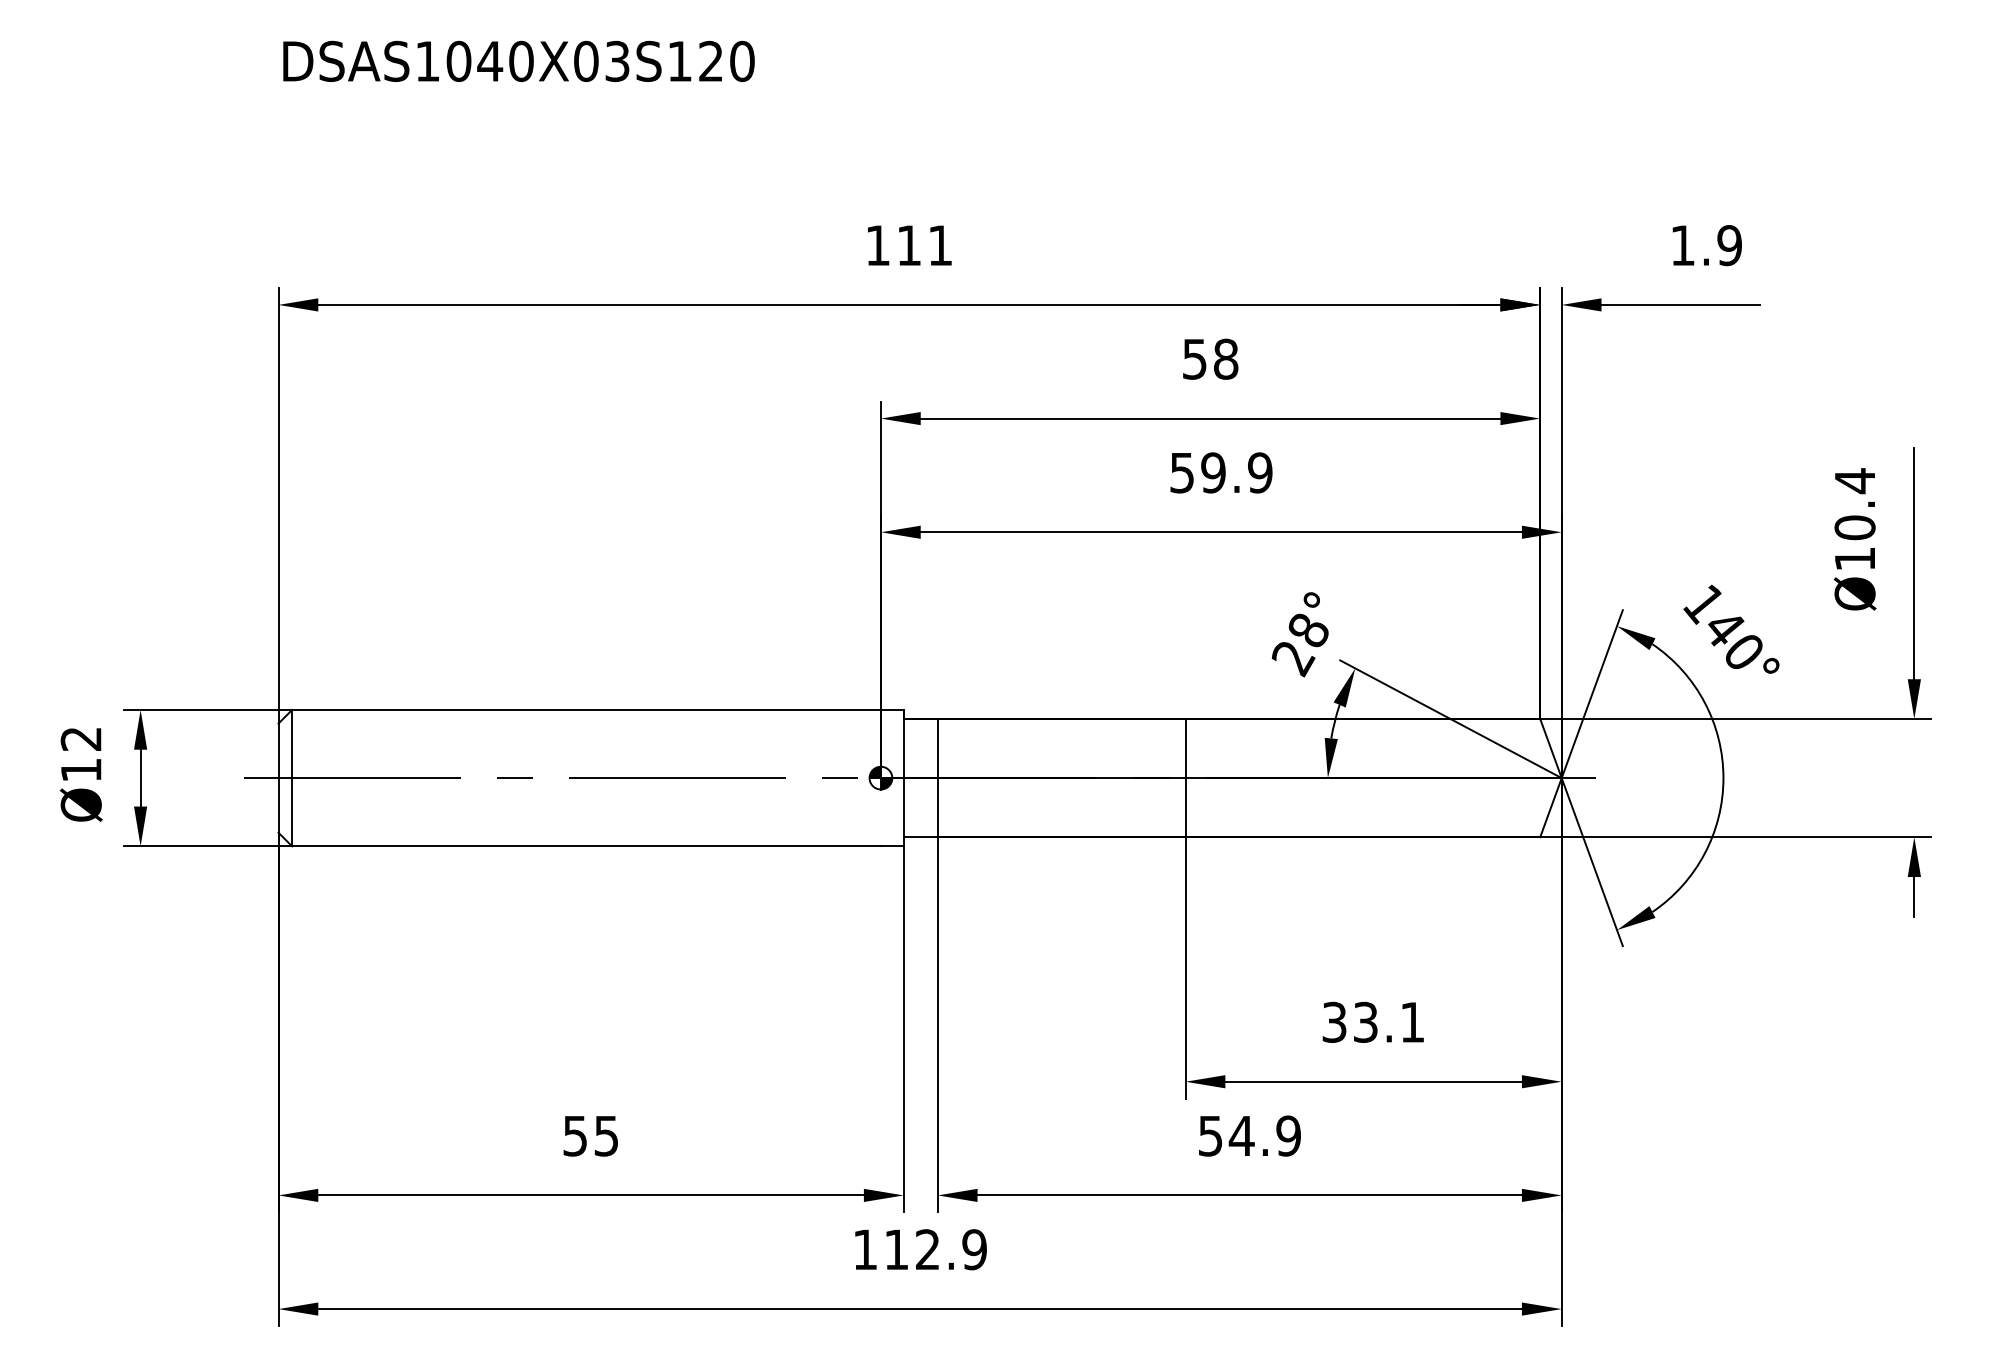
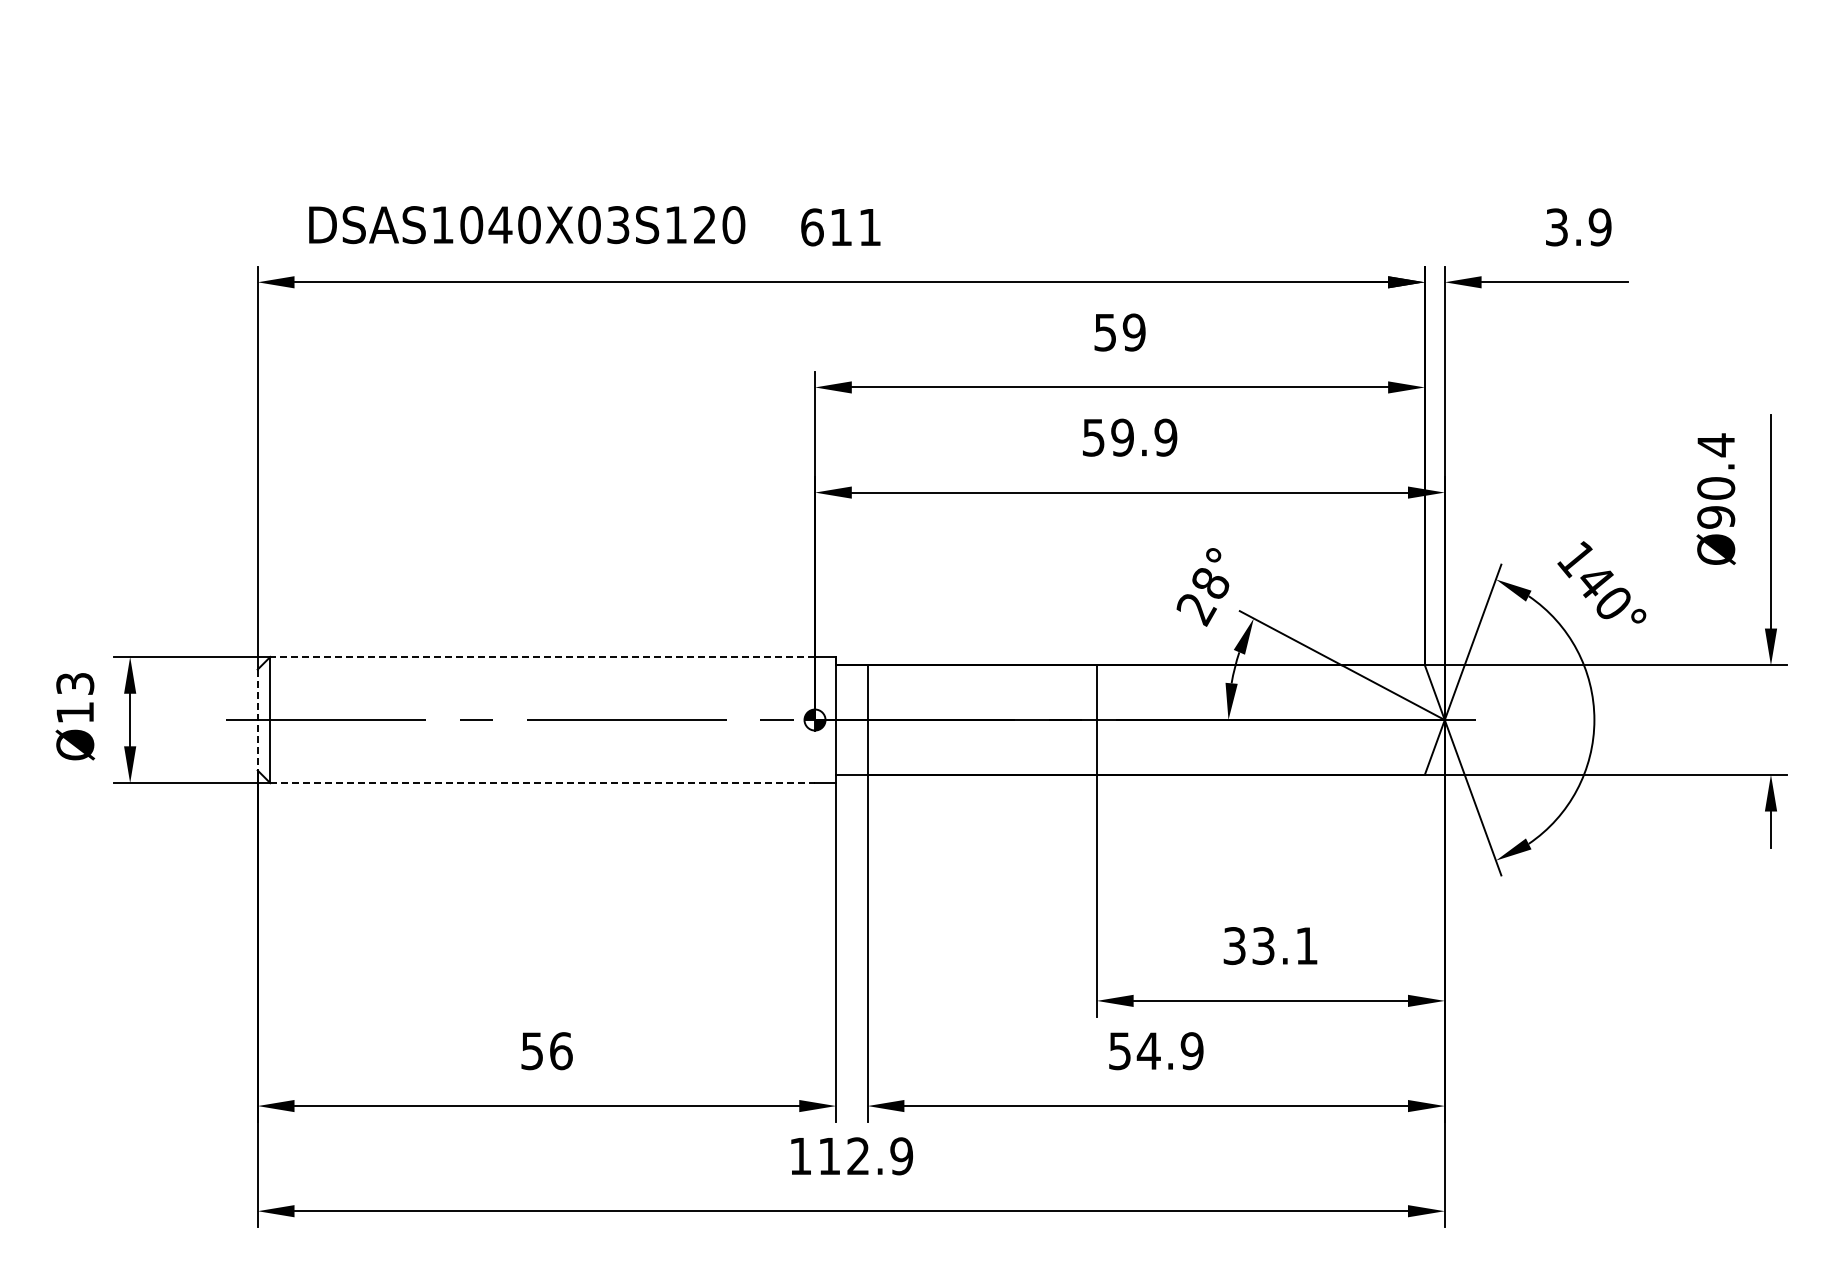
text: (519, 61) -> (527, 225), moved
text: (878, 245) -> (812, 227), 111 -> 611
text: (1682, 245) -> (1556, 227), 1.9 -> 3.9
text: (1225, 359) -> (1133, 332), 58 -> 59
text: (1855, 559) -> (1716, 517), Ø10.4 -> Ø90.4
line: (586, 709) -> (542, 656), solid -> dashed
text: (81, 738) -> (75, 683), Ø12 -> Ø13
line: (278, 778) -> (257, 720), solid -> dashed
line: (587, 846) -> (543, 783), solid -> dashed
text: (606, 1136) -> (561, 1051), 55 -> 56

